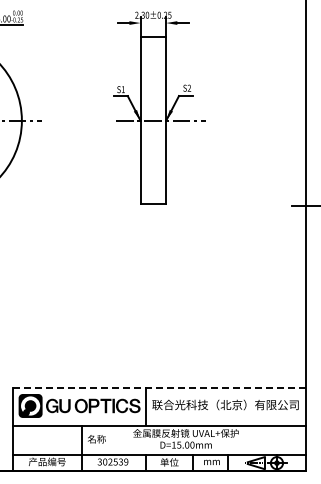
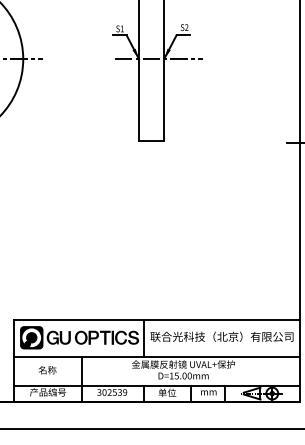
line: (159, 387) -> (157, 319), dashed -> solid
text: (96, 439) -> (47, 370), moved

